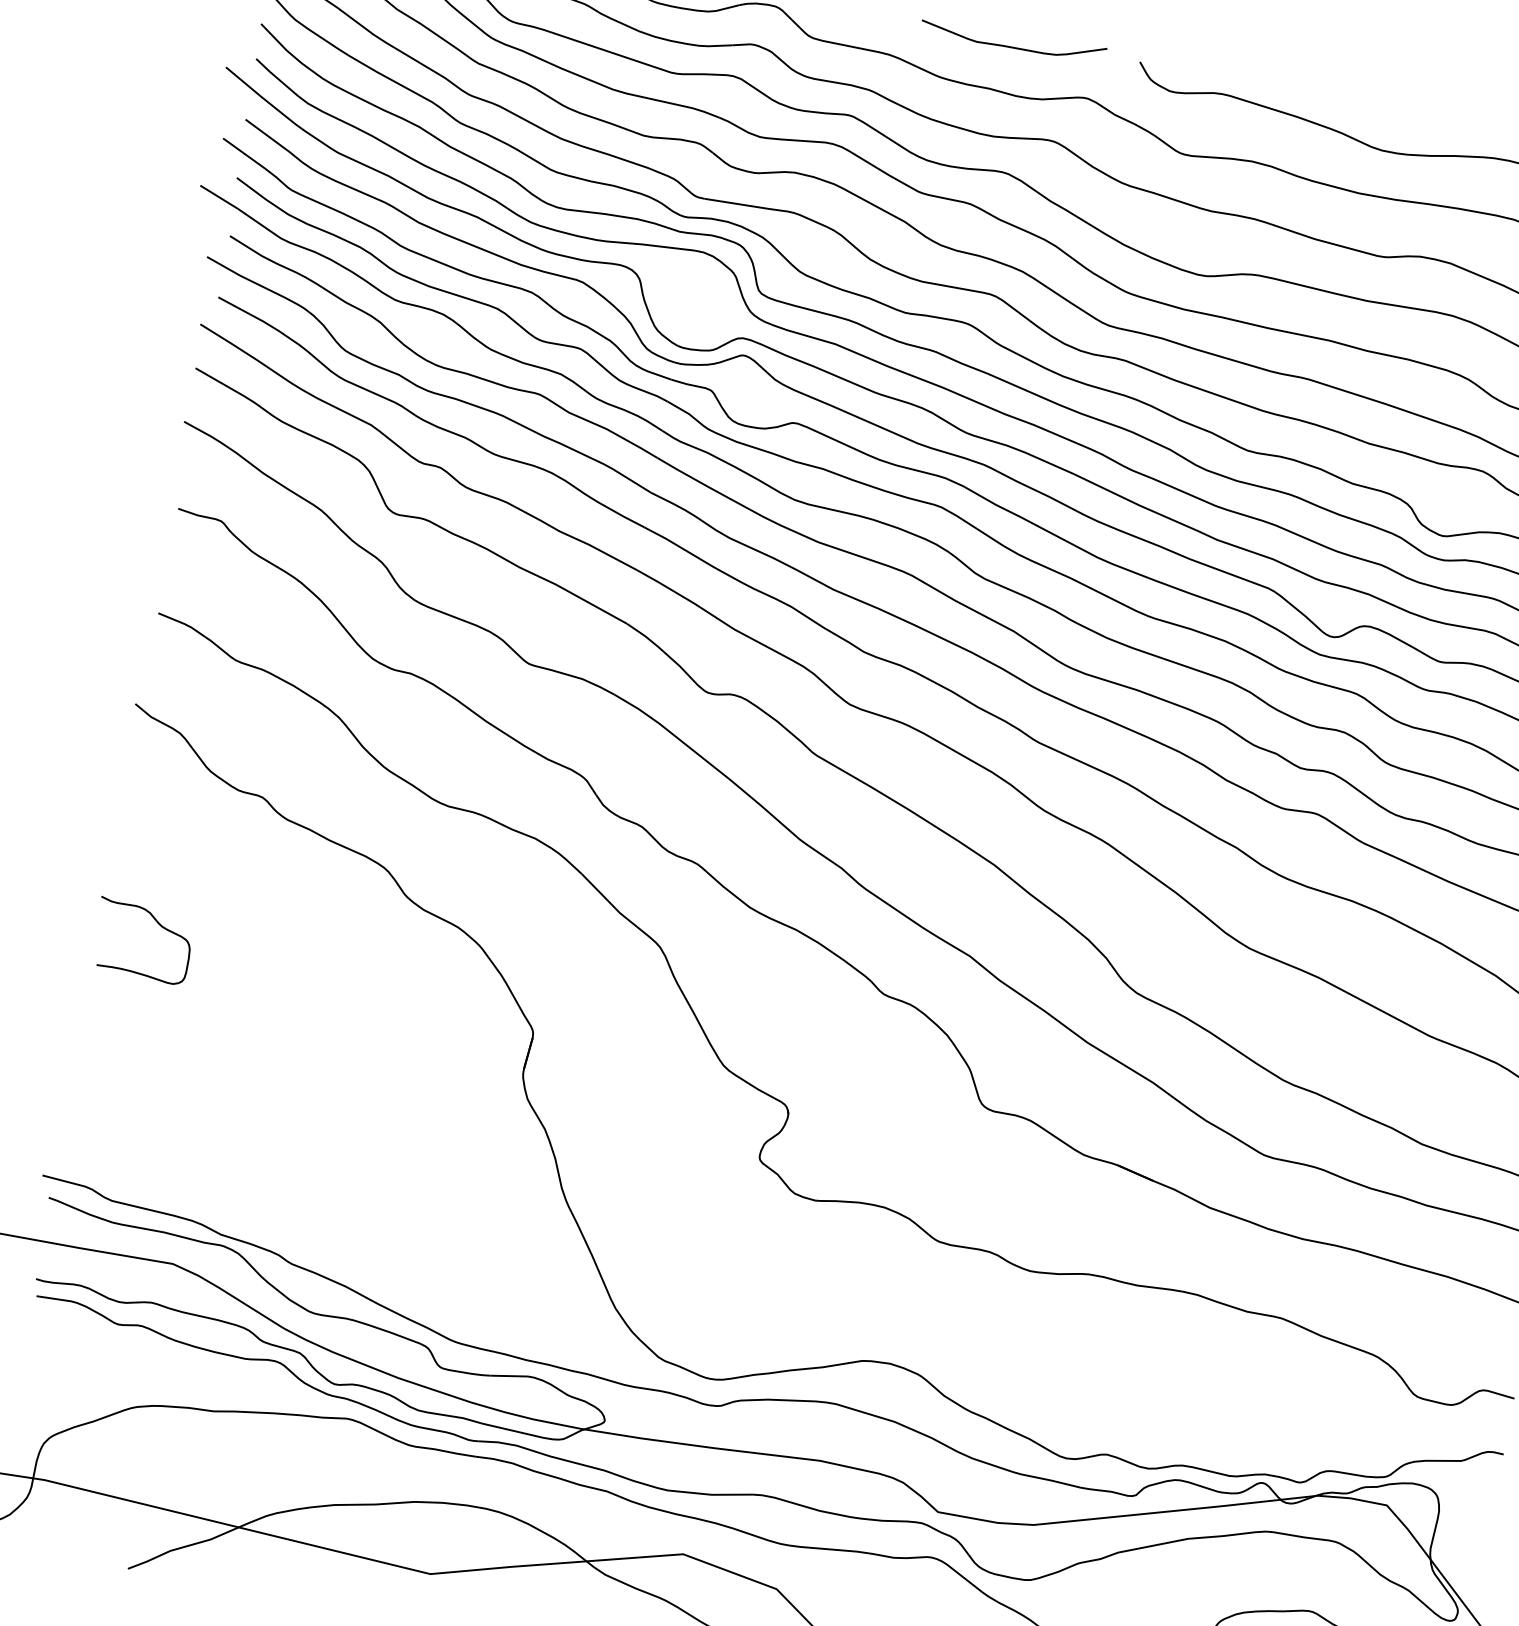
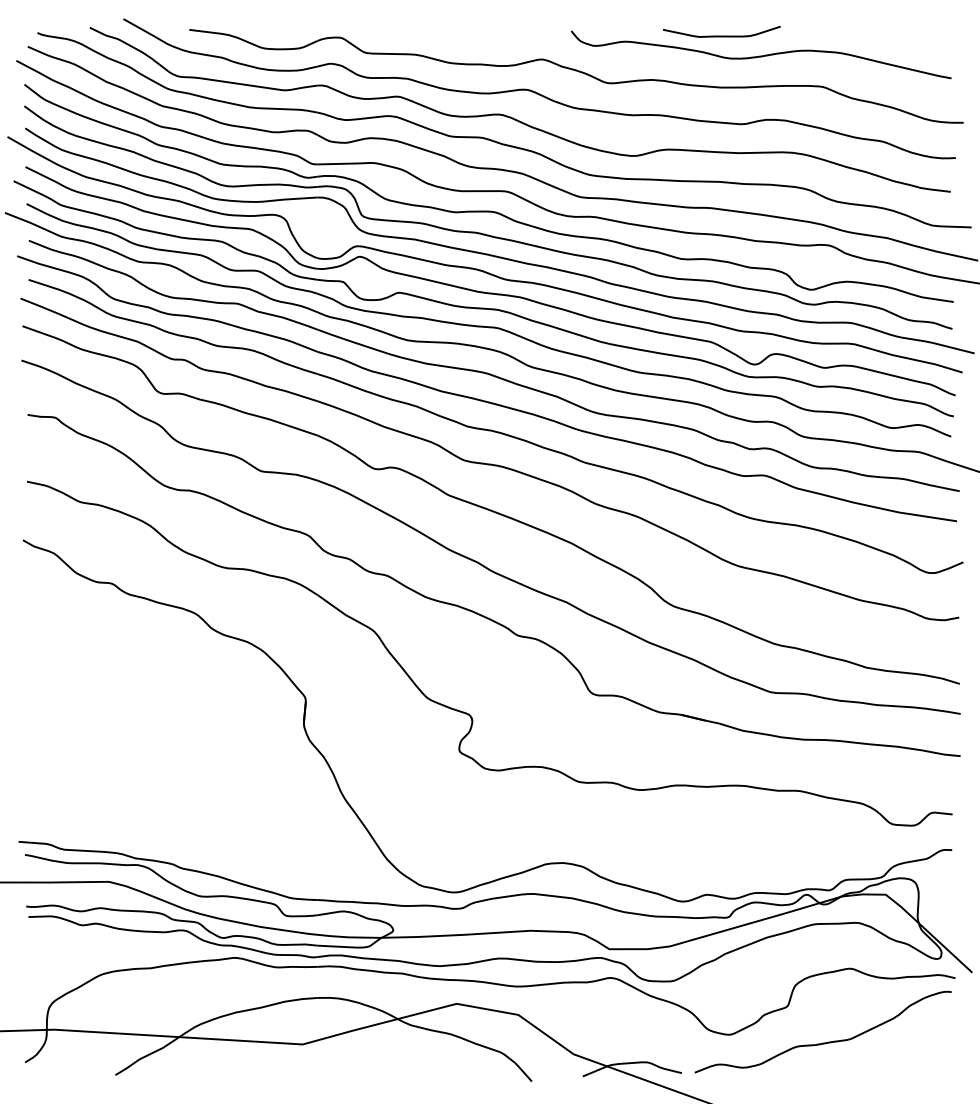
curve: (1012, 45) -> (721, 35), moved
curve: (156, 923) -> (60, 673), removed

